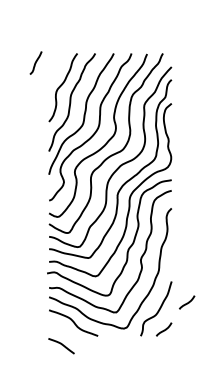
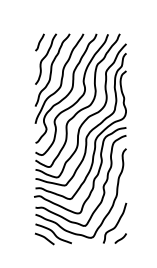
curve: (35, 62) -> (39, 42), moved
curve: (187, 302) -> (138, 218), removed
curve: (61, 345) -> (44, 238), moved

